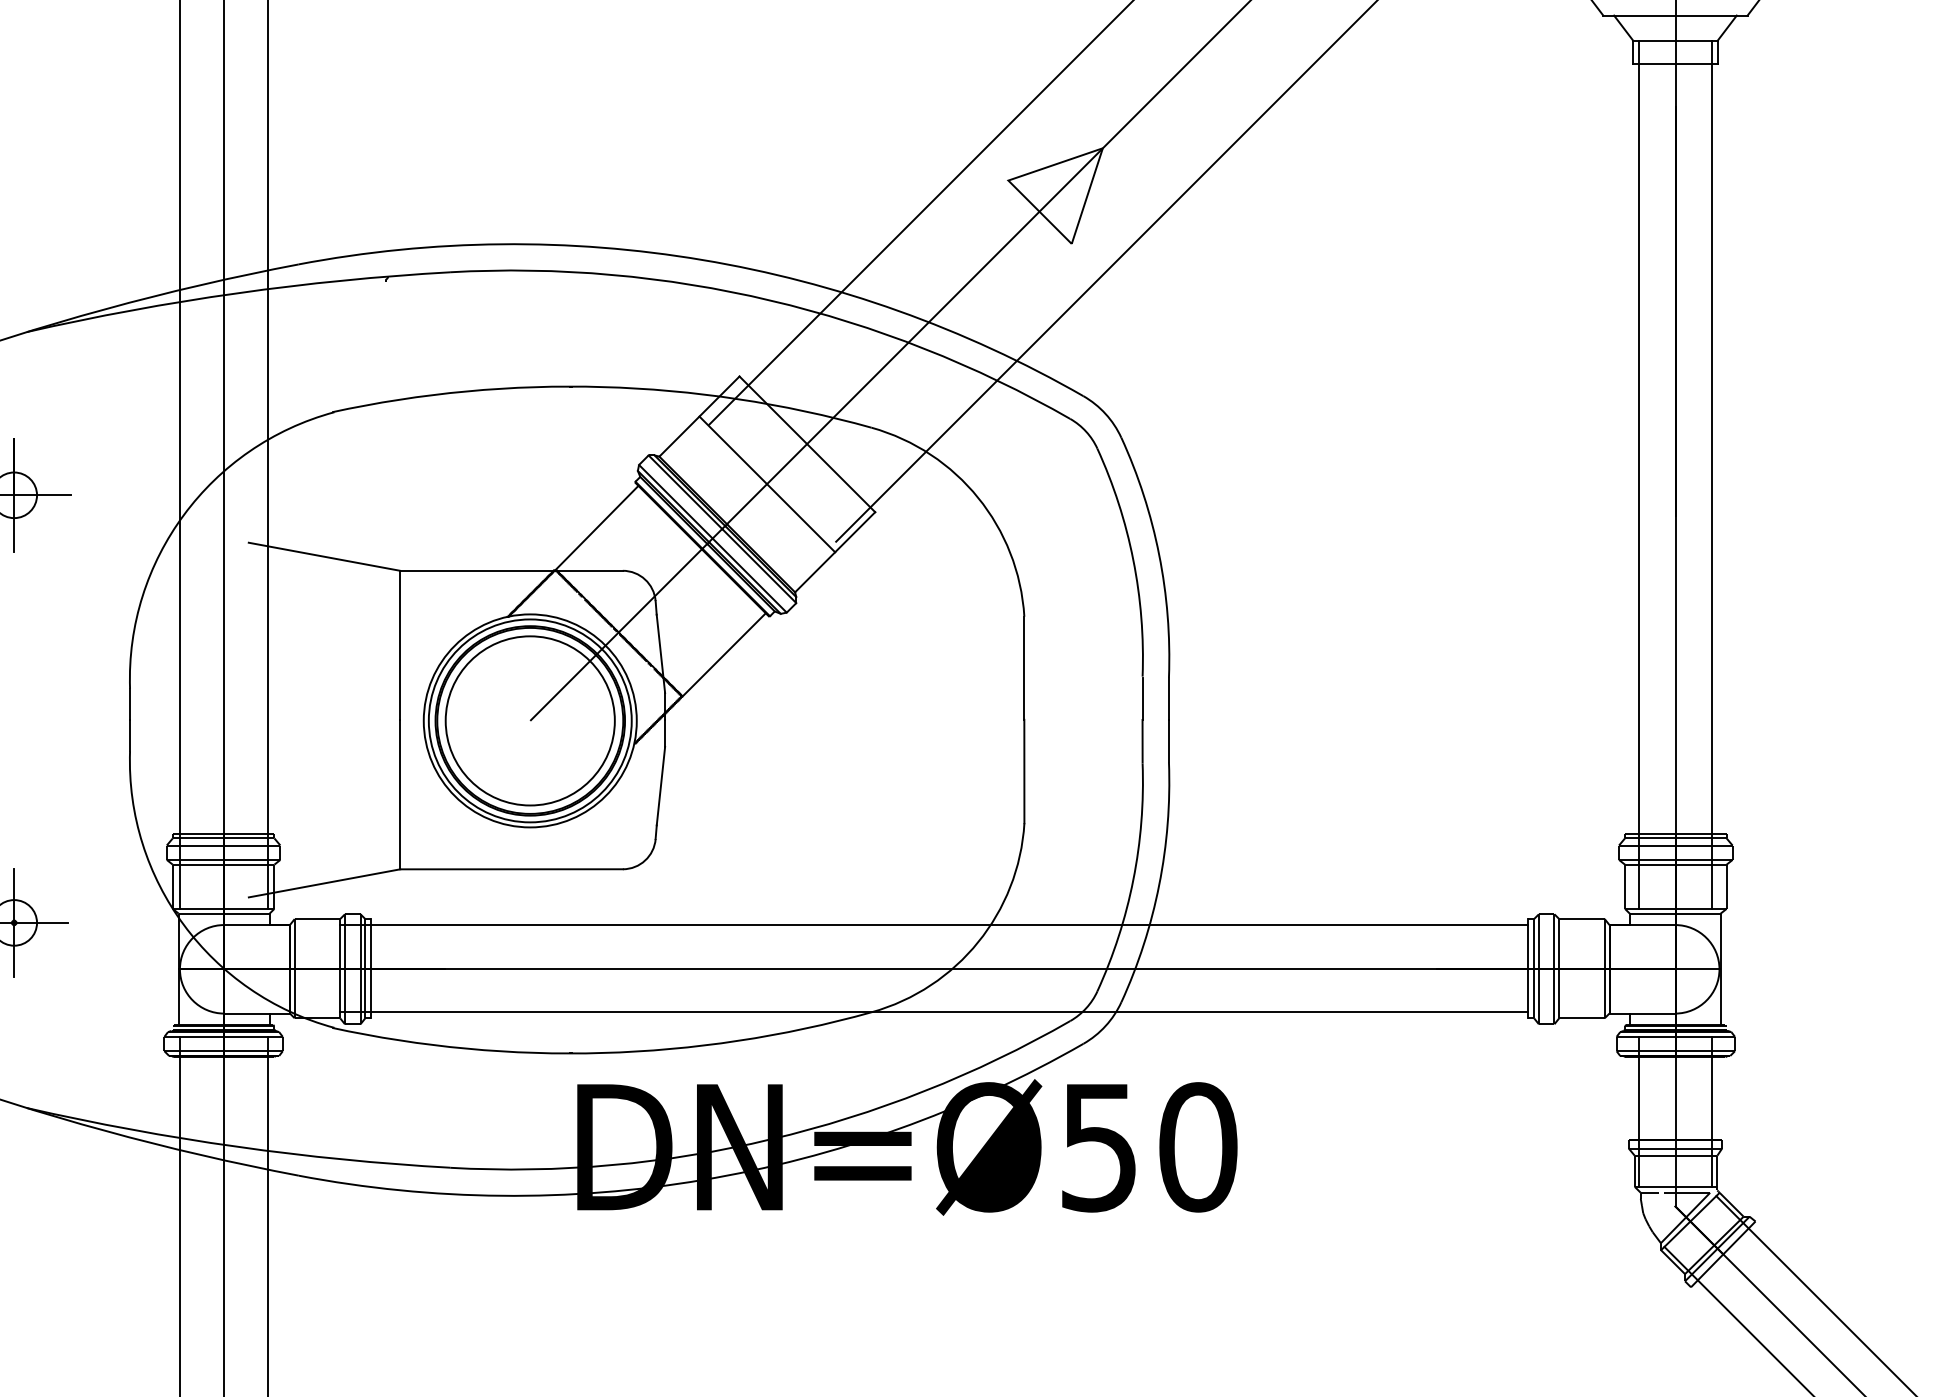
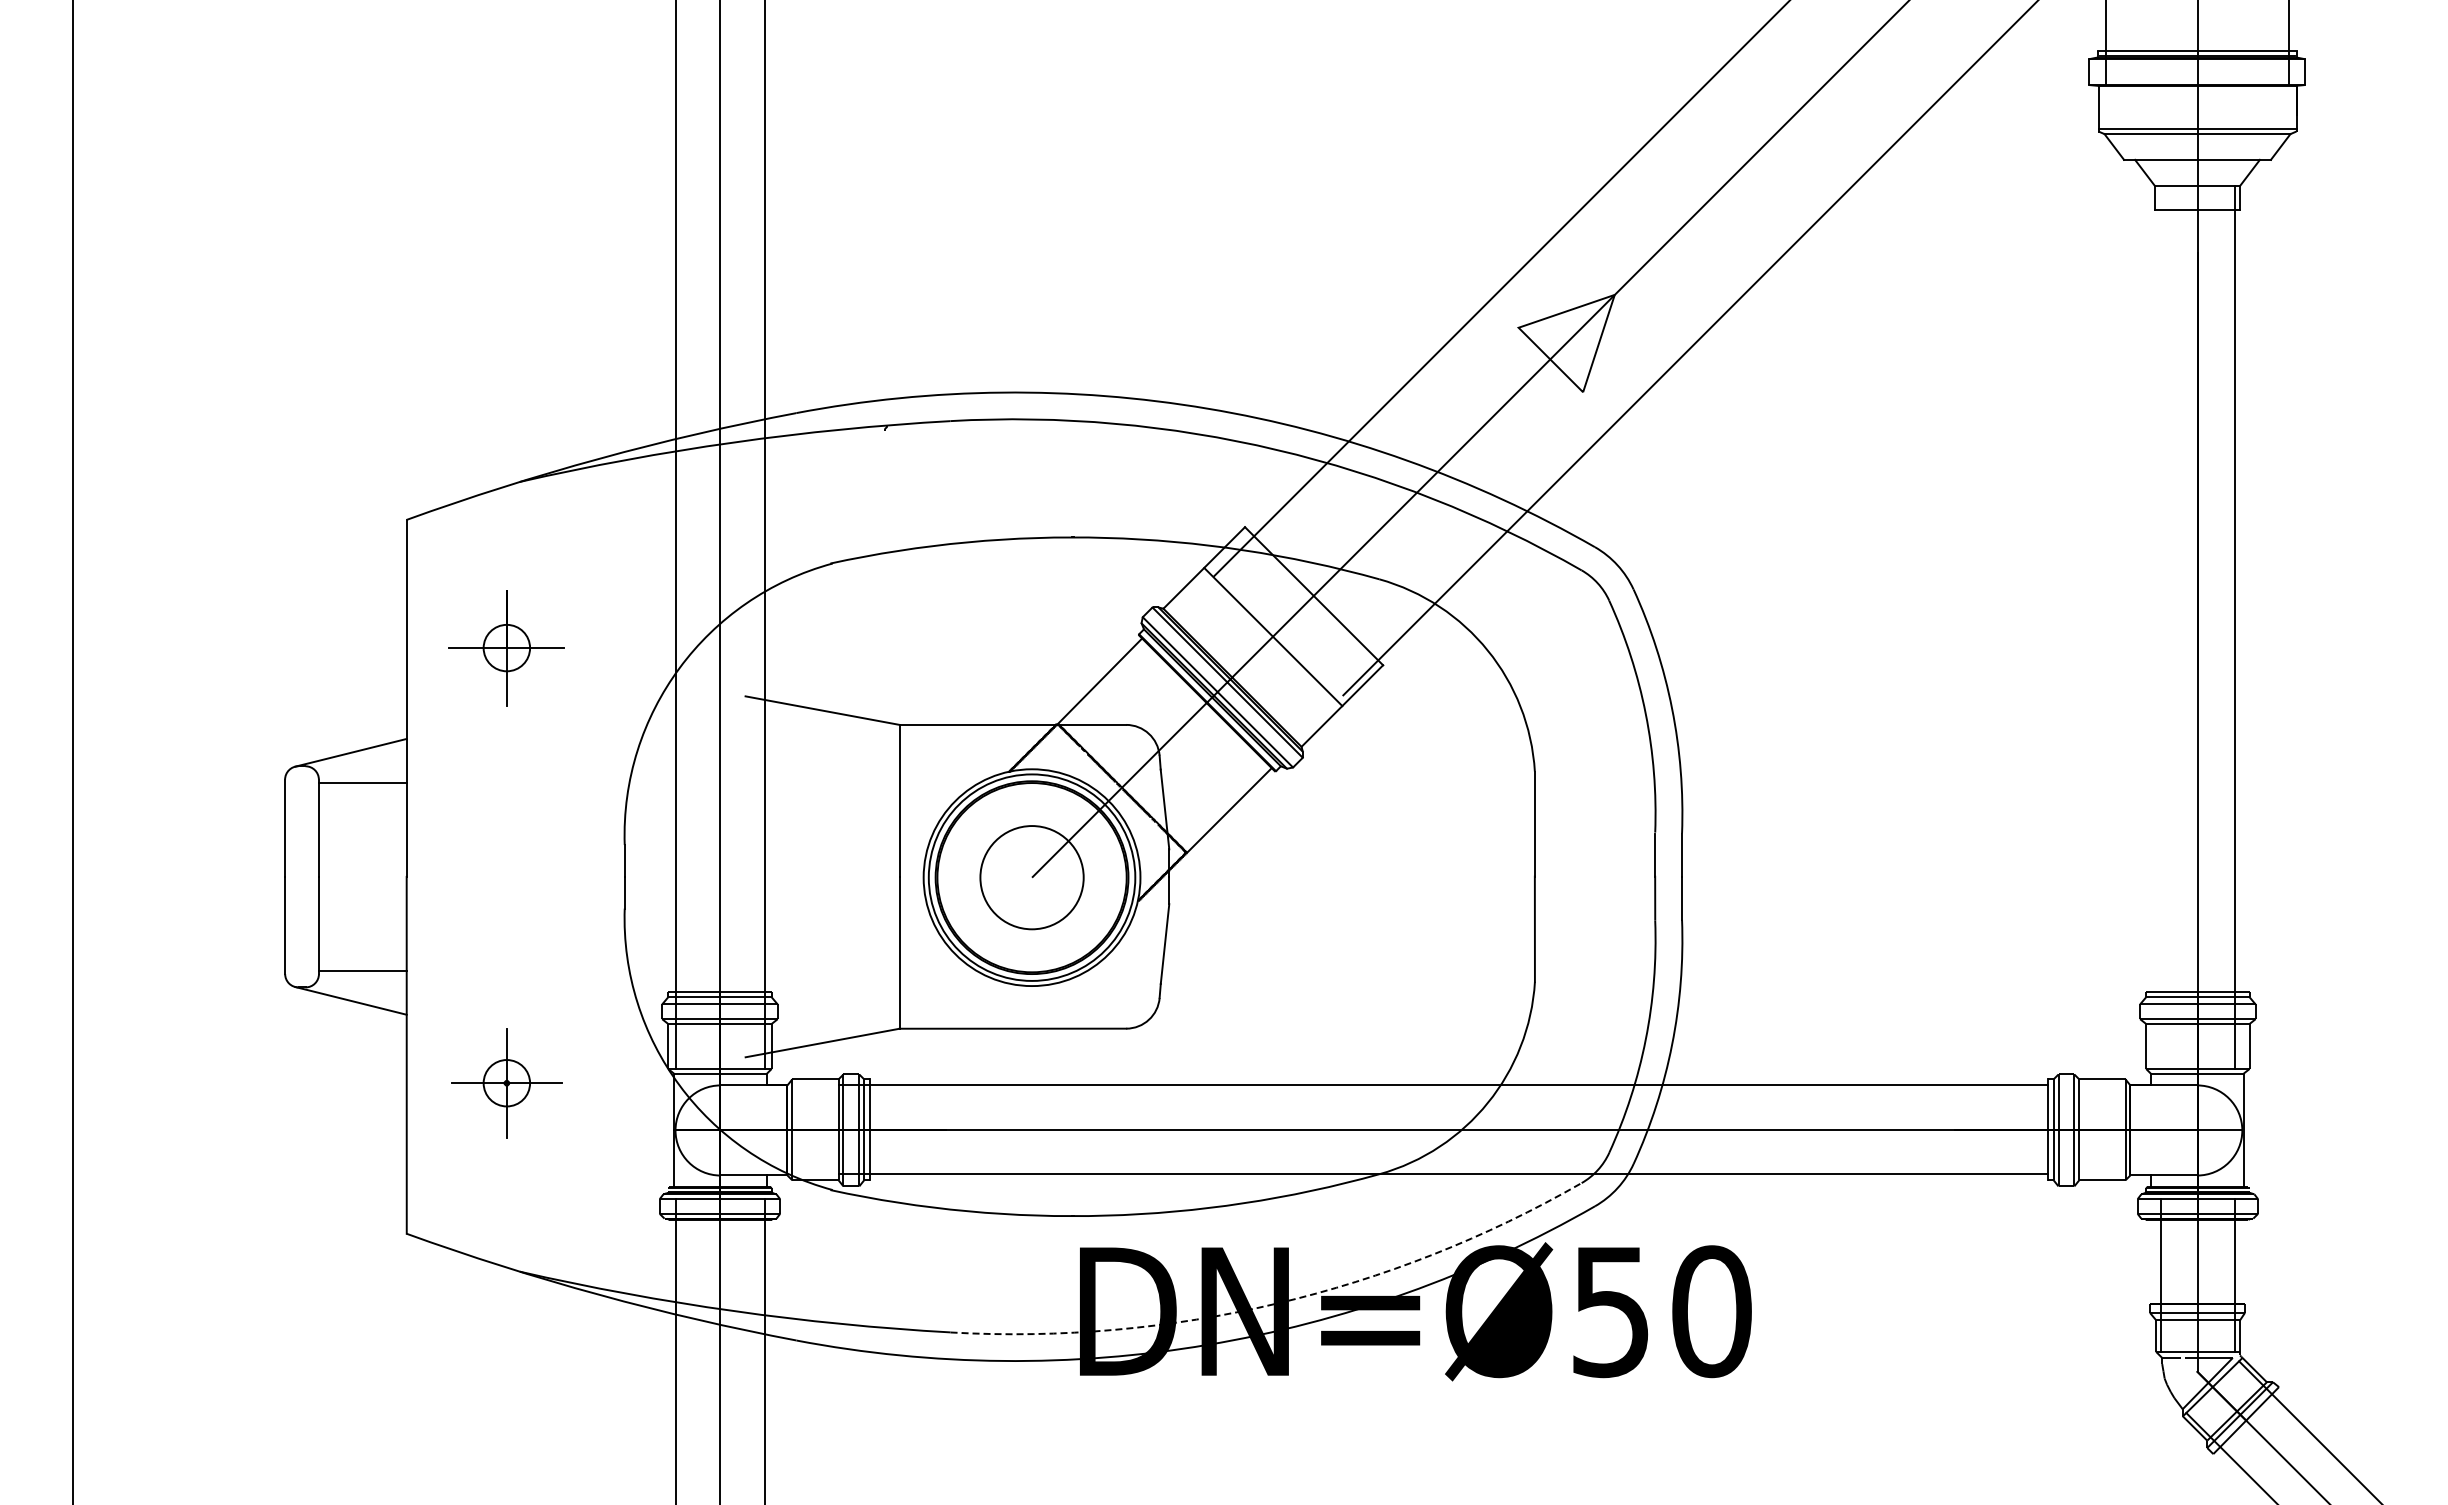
line: (1639, 474) -> (2160, 626), removed
circle: (529, 720) -> (1031, 877), size x0.6
arc: (770, 1139) -> (1276, 1303), solid -> dashed

